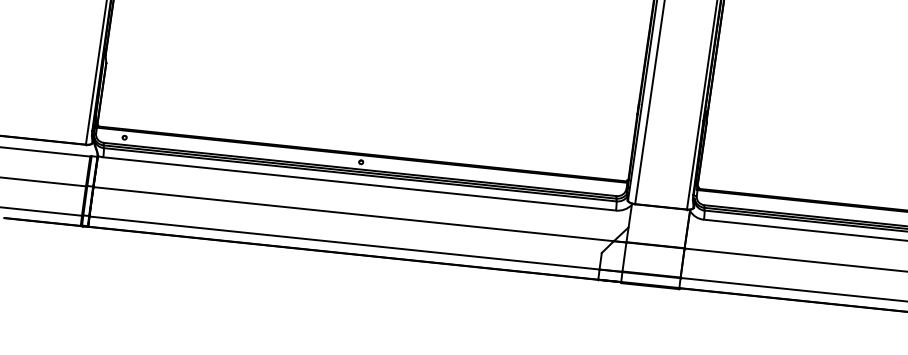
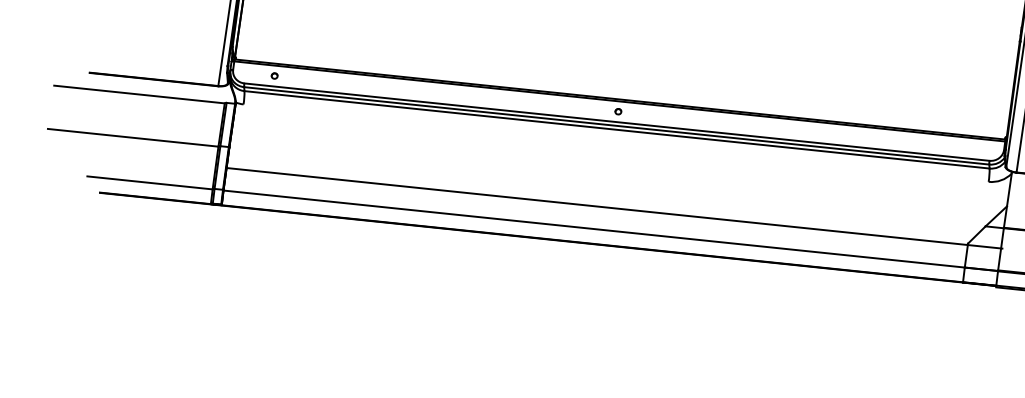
line: (359, 183) -> (615, 142), removed
line: (359, 214) -> (614, 207), moved

